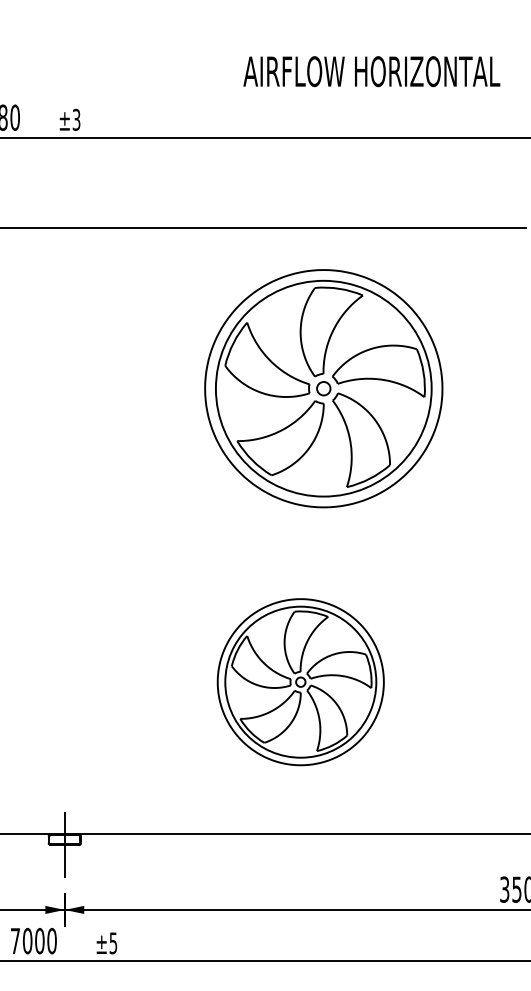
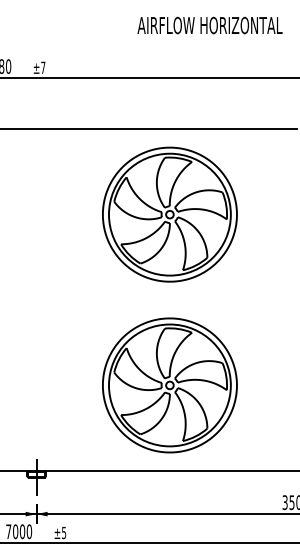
text: (370, 71) -> (209, 25), moved
text: (76, 119) -> (43, 67), ±3 -> ±7
part: (323, 388) -> (169, 214), moved
part: (300, 682) -> (169, 385), size x1.43

